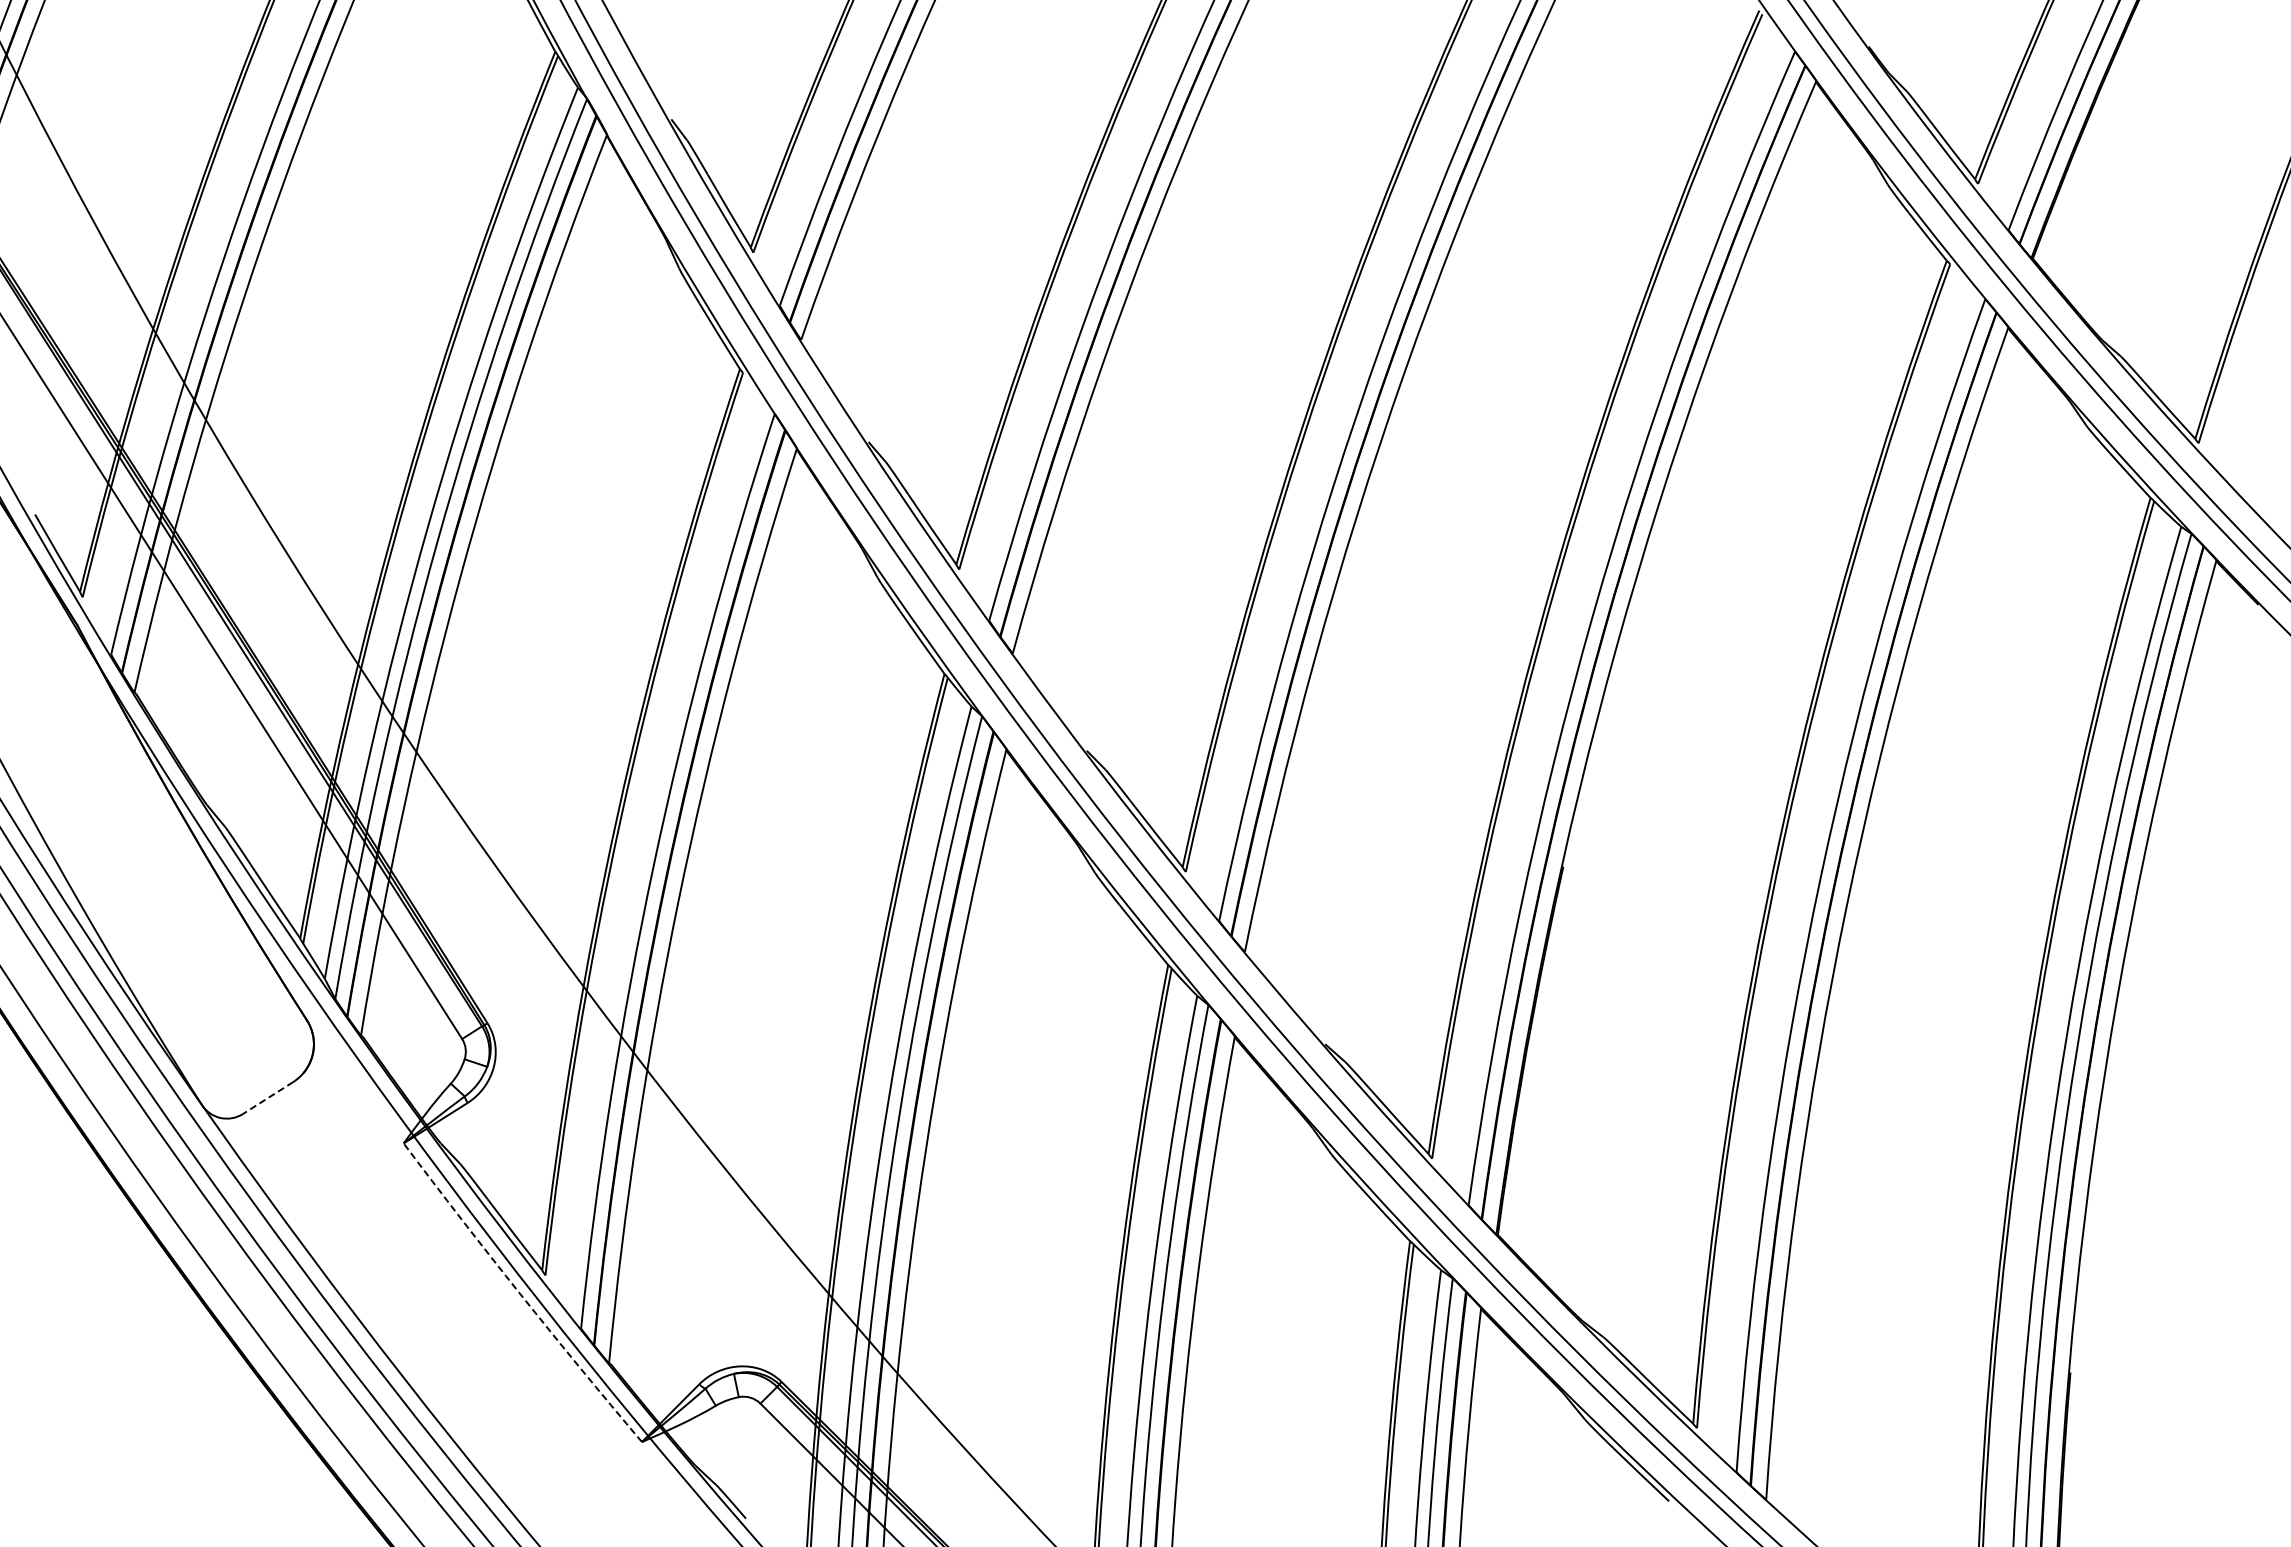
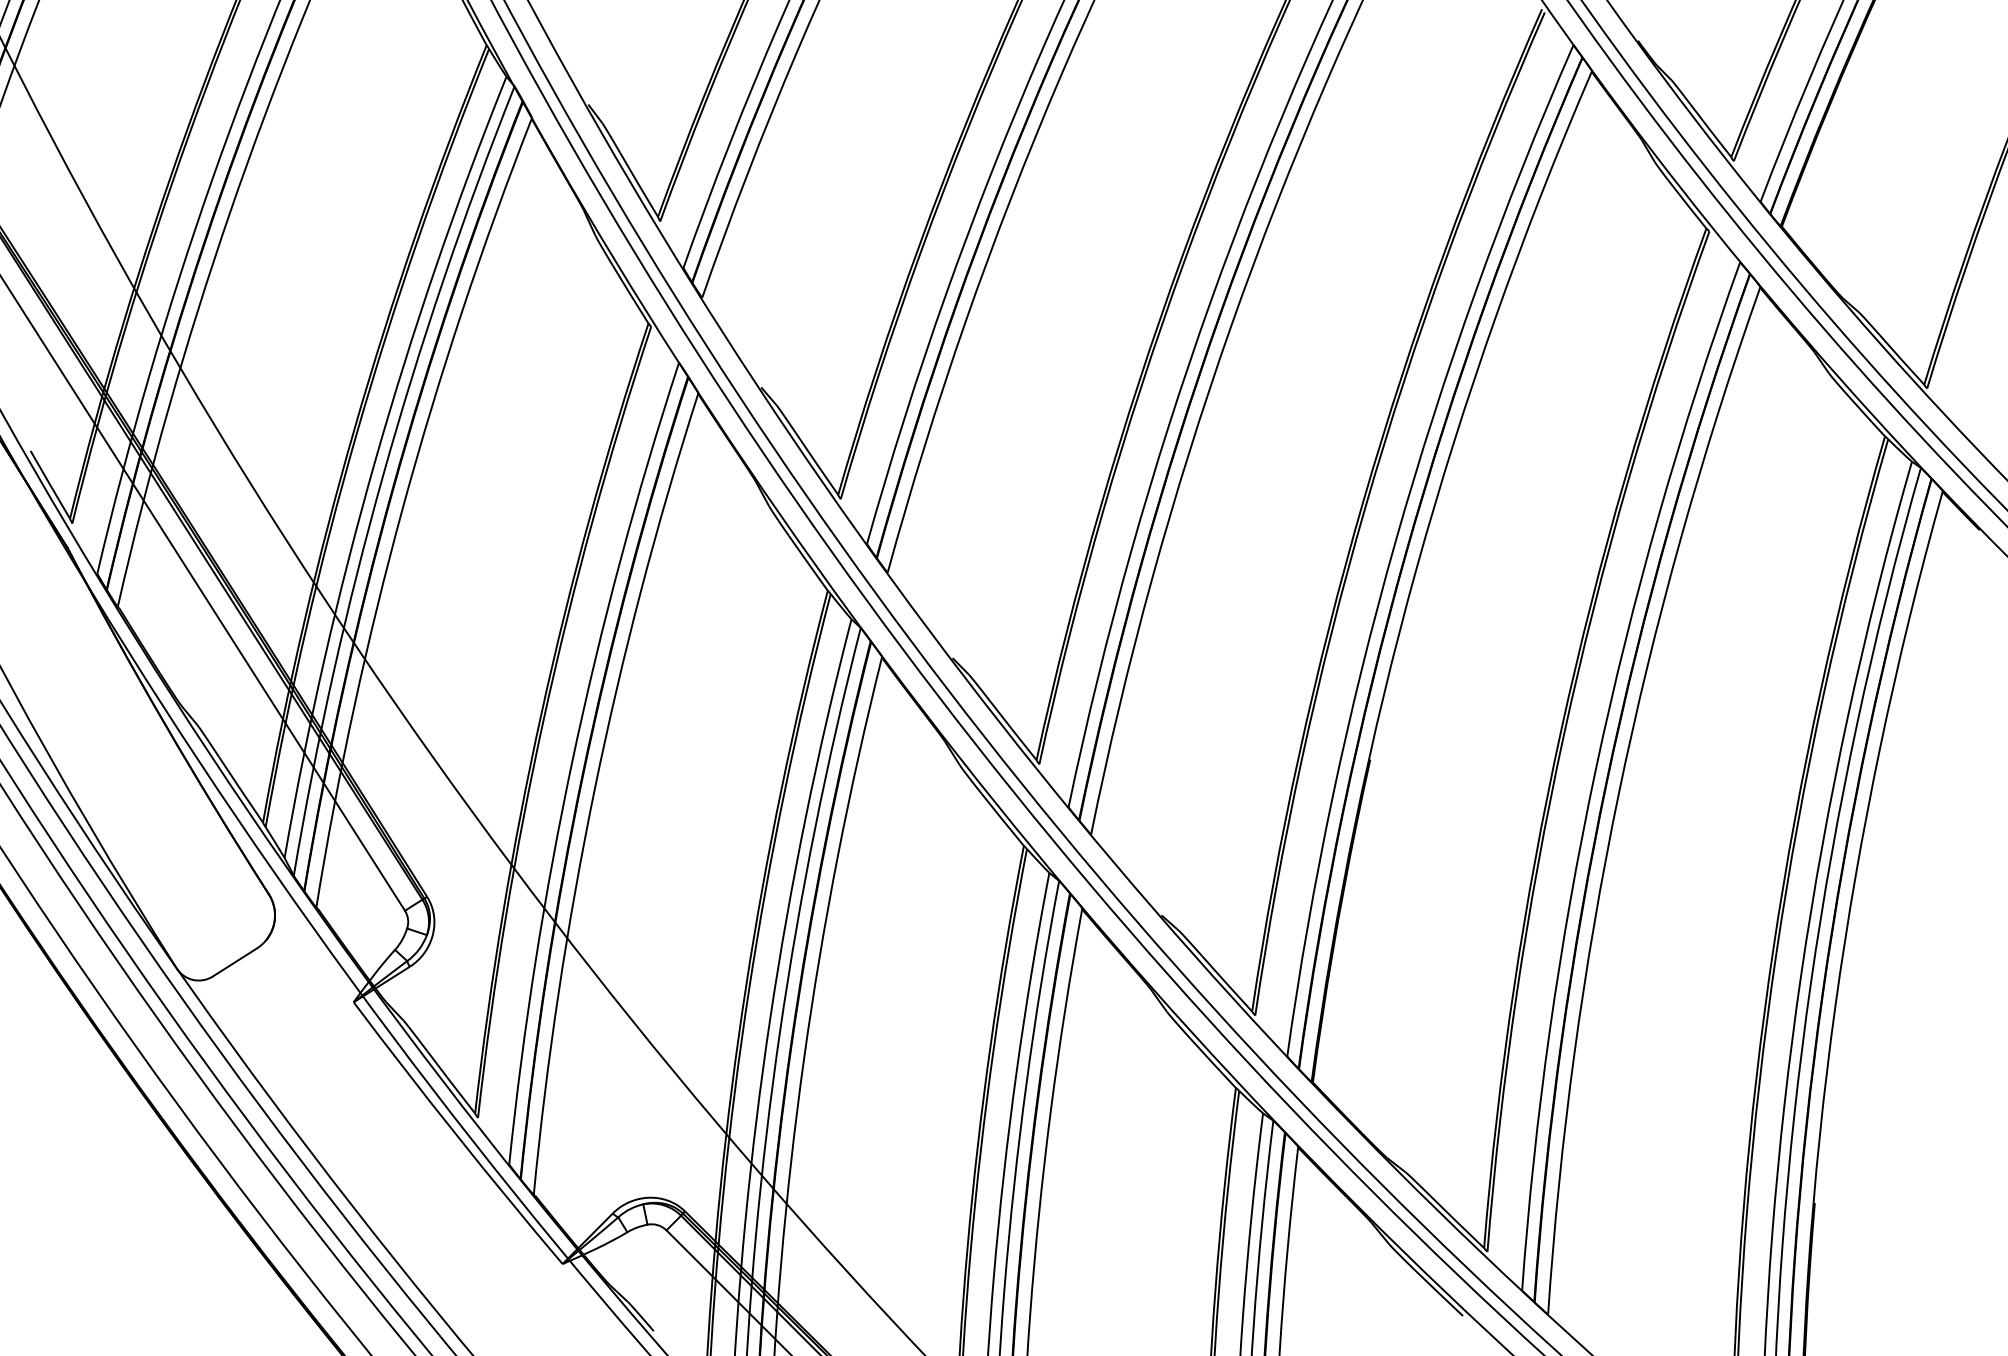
line: (268, 1098) -> (235, 962), dashed -> solid
arc: (520, 1294) -> (456, 1134), dashed -> solid

